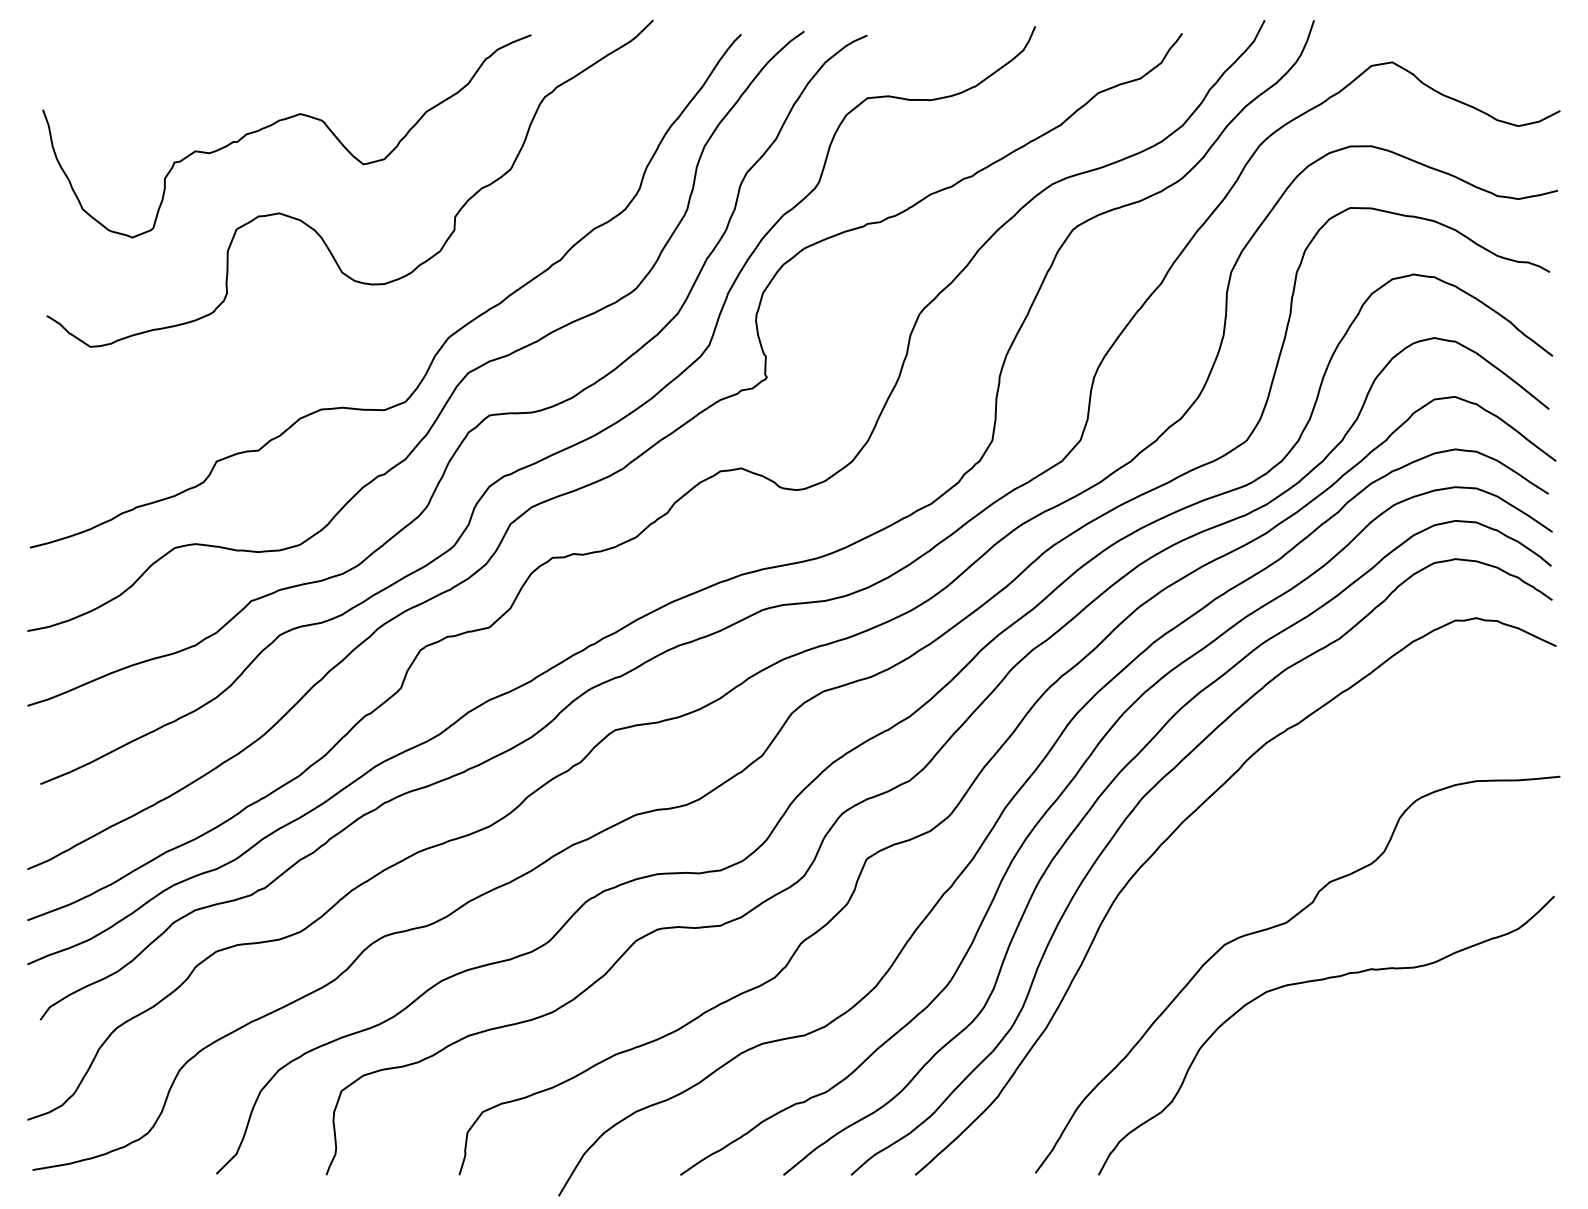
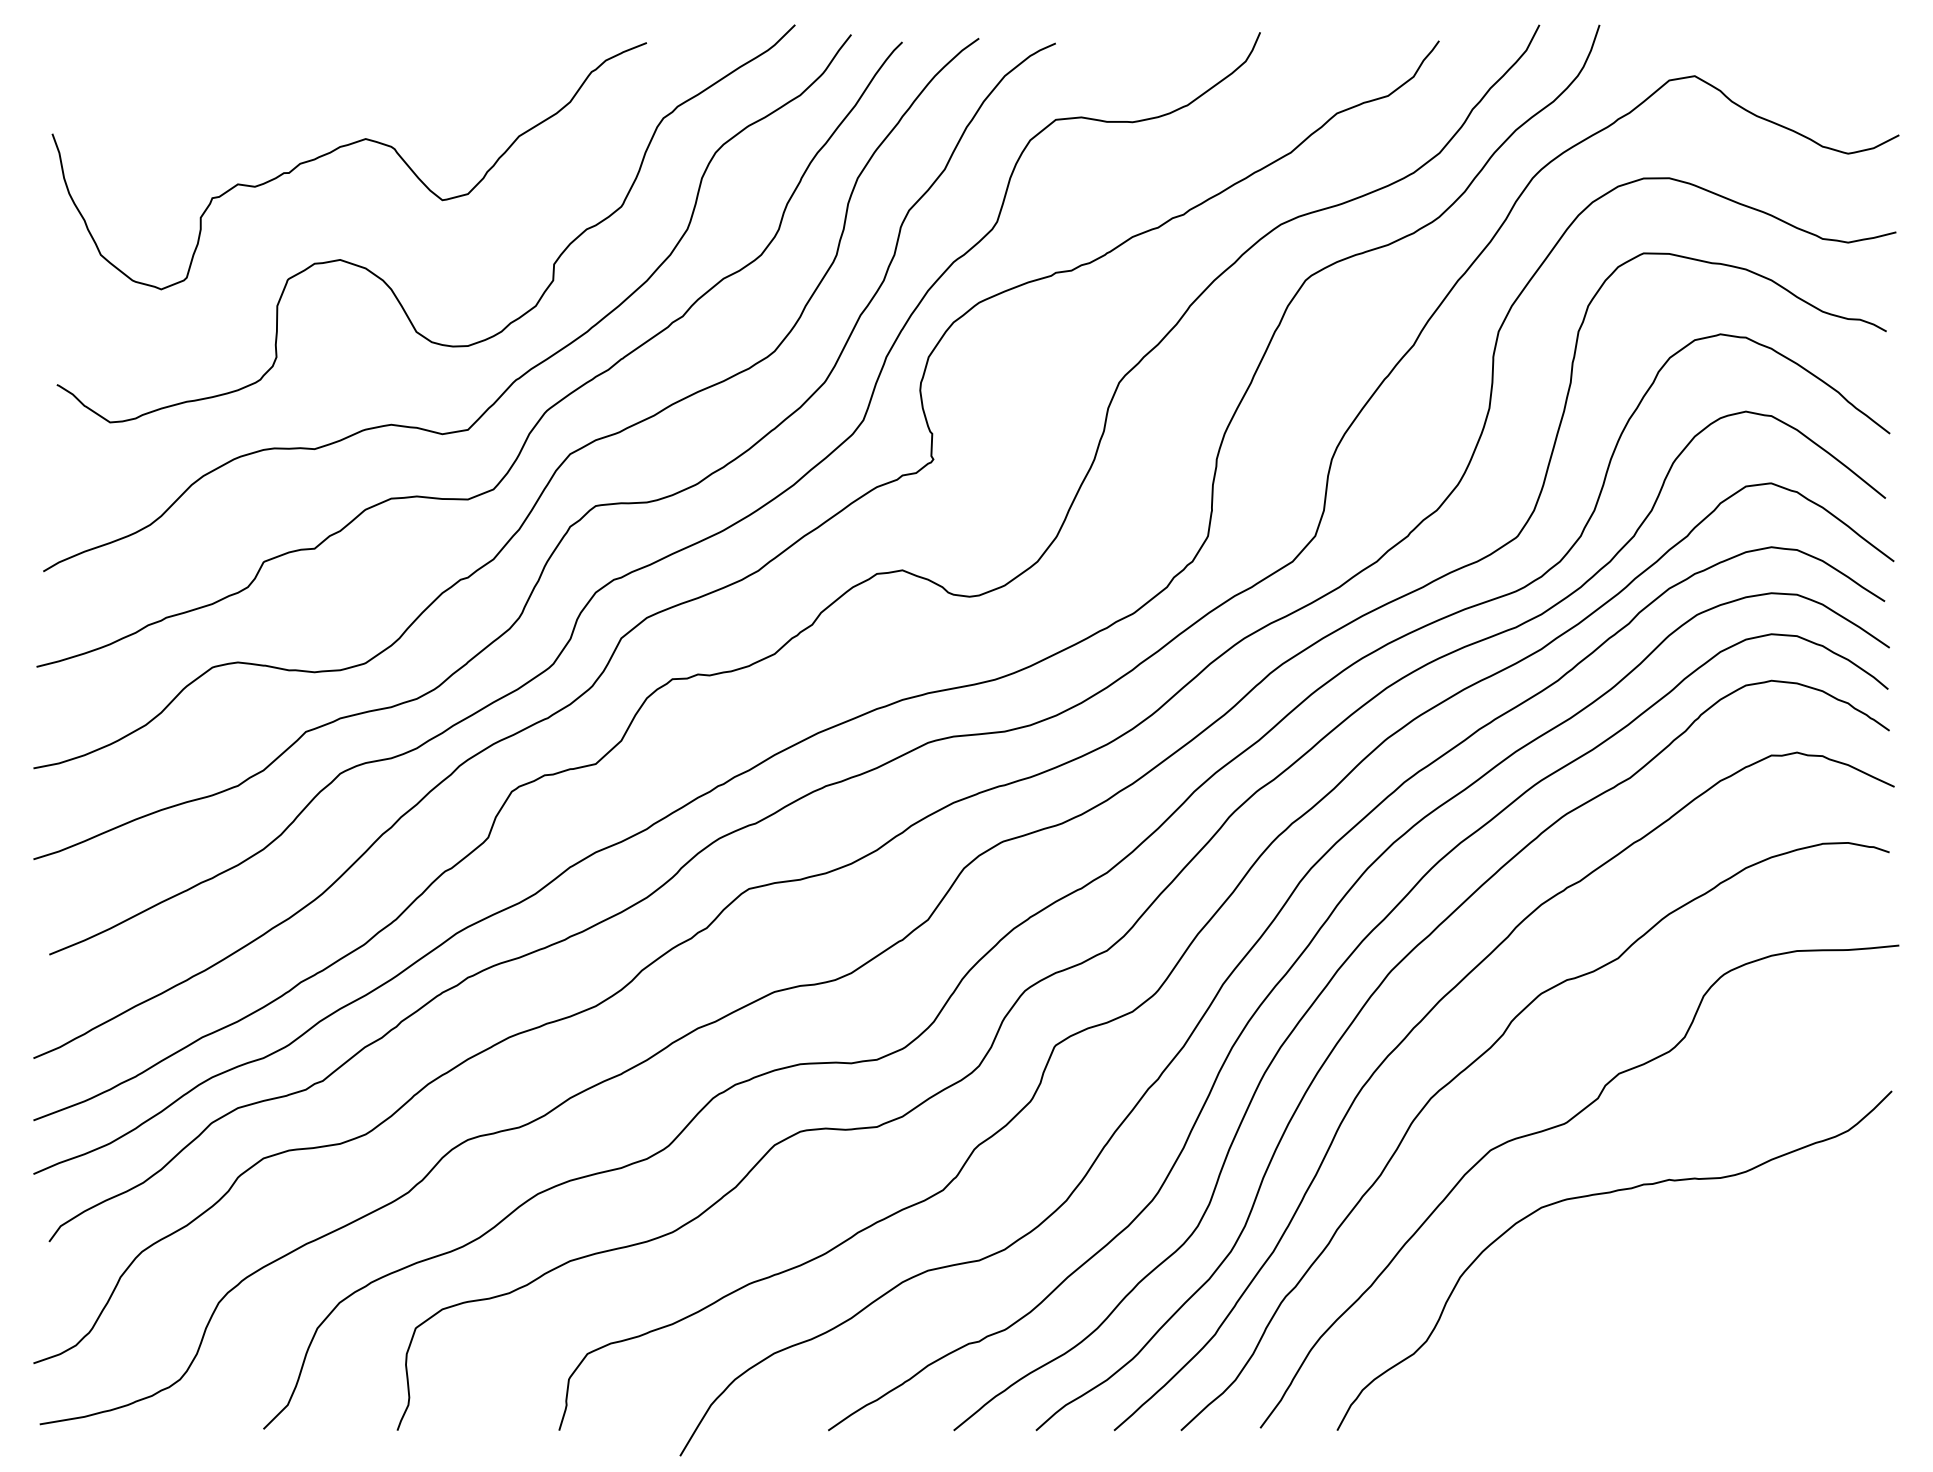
curve: (424, 310) -> (516, 378), added
curve: (1208, 876) -> (1470, 1066), added

